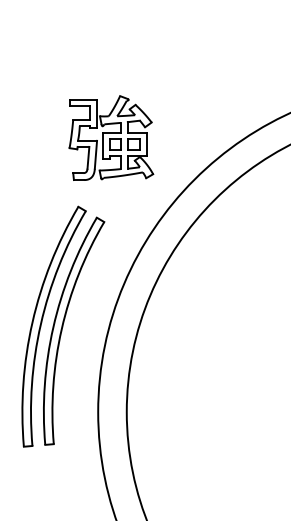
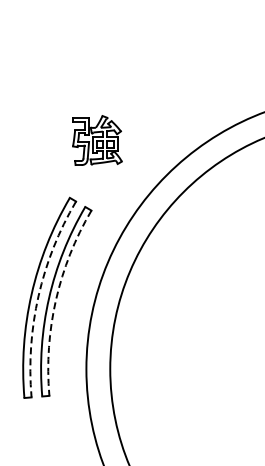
part: (111, 138) -> (97, 140), size x0.7
arc: (40, 325) -> (38, 296), solid -> dashed
arc: (62, 328) -> (56, 299), solid -> dashed

